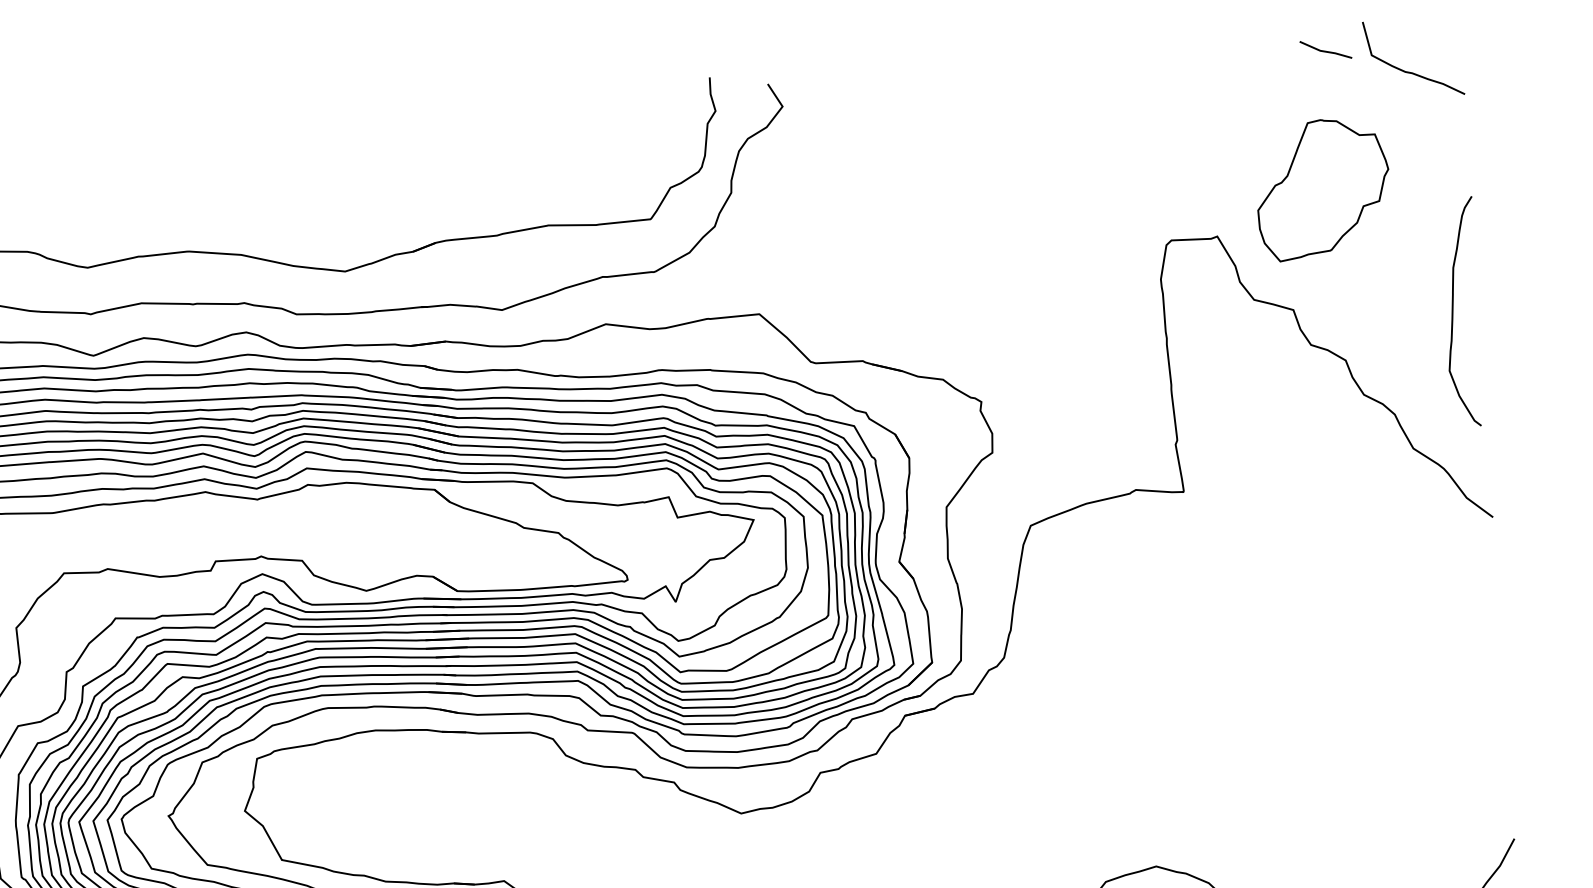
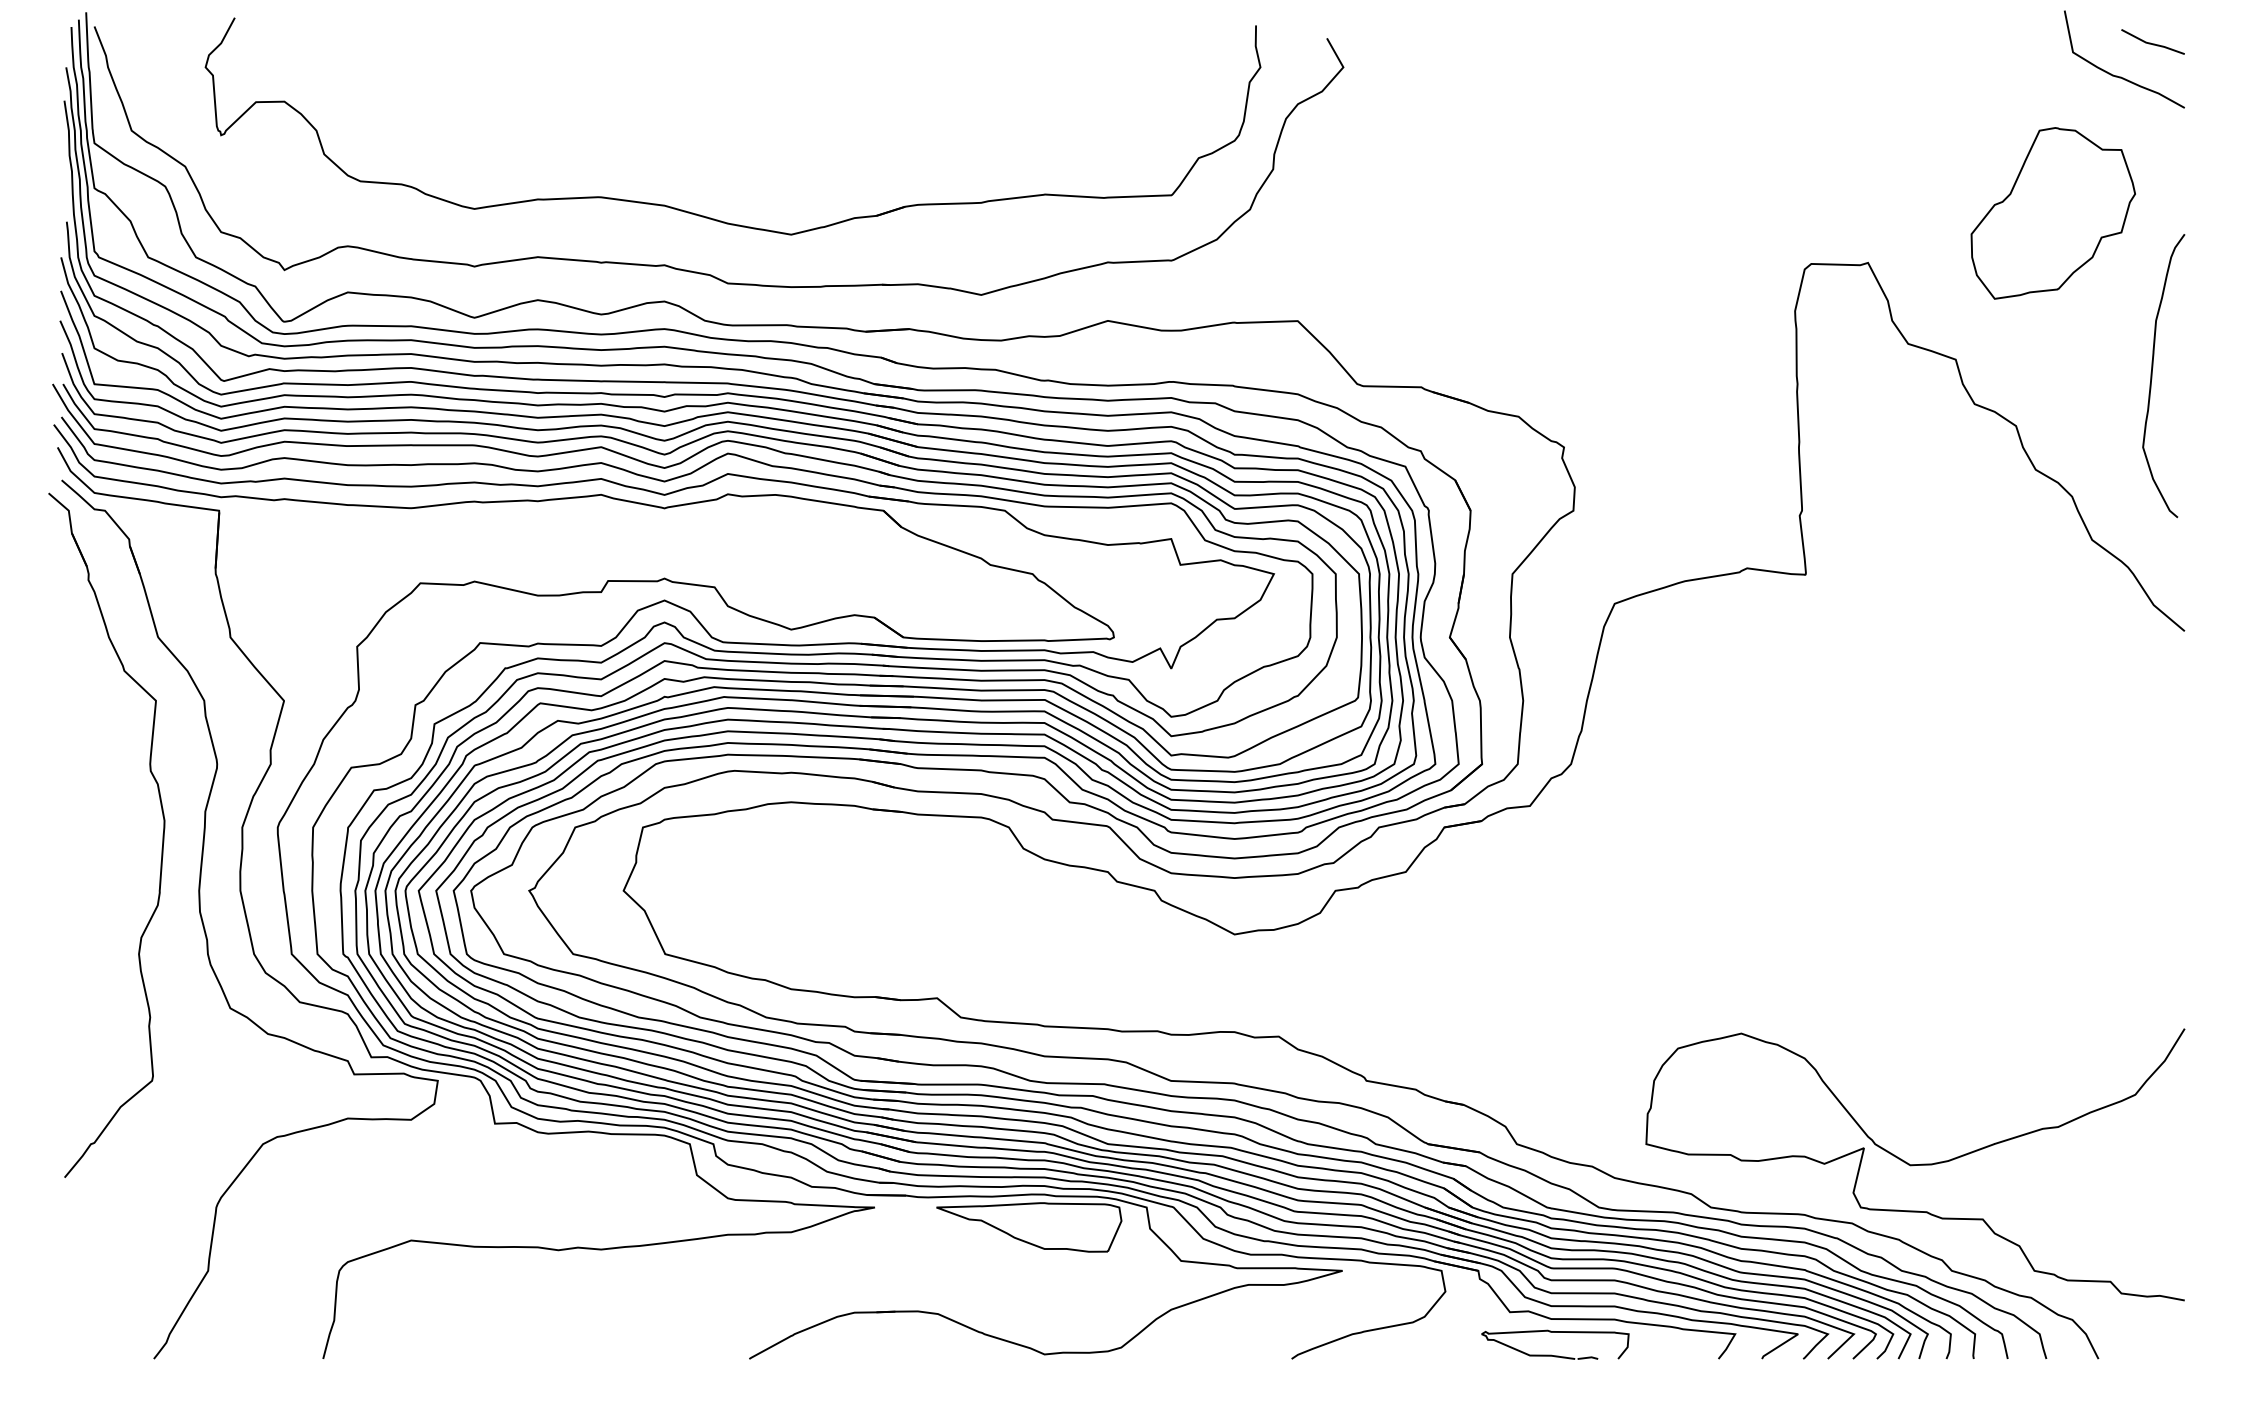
line: (1325, 51) -> (2152, 43), moved
part: (1322, 189) -> (2052, 213), moved

